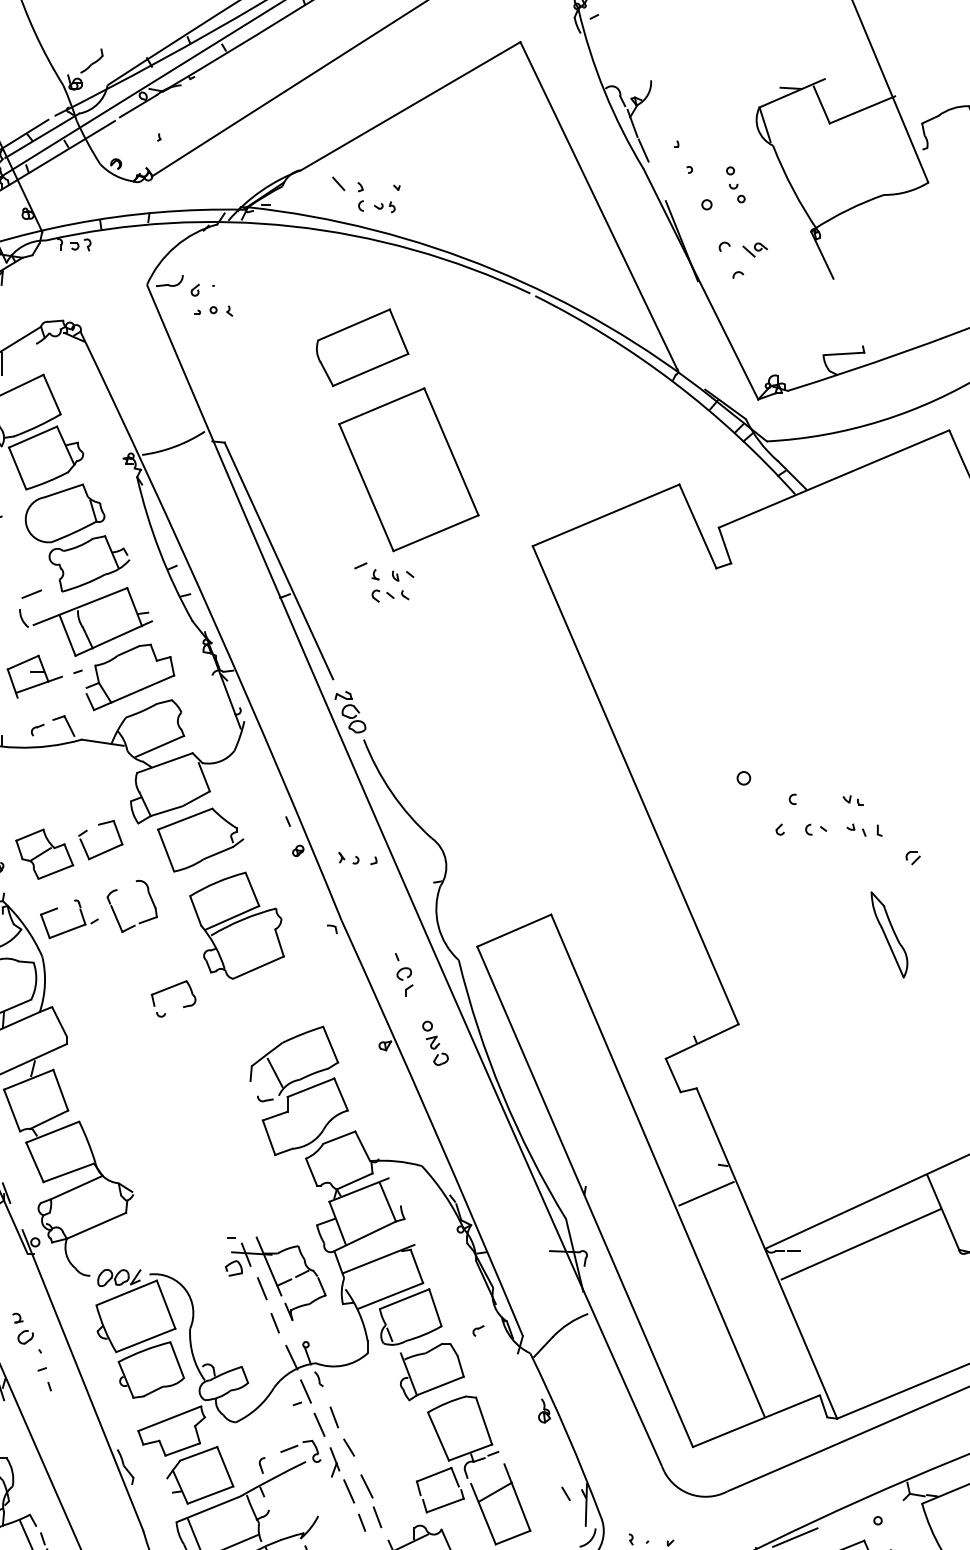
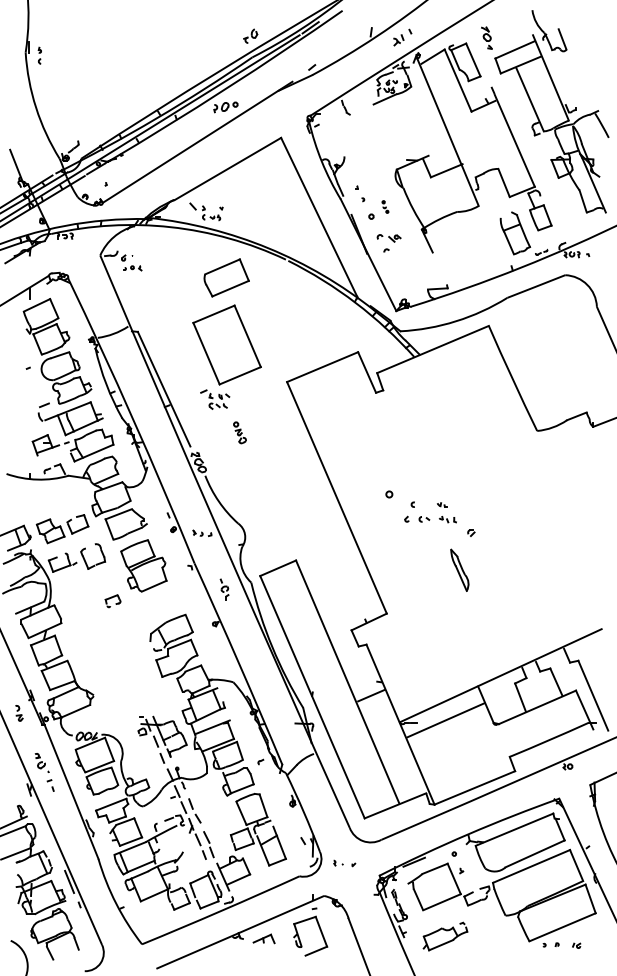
part: (735, 183) -> (385, 206), size x0.7
part: (362, 346) -> (226, 277), moved
part: (172, 997) -> (112, 600), size x0.7
part: (434, 1042) -> (239, 432), moved

